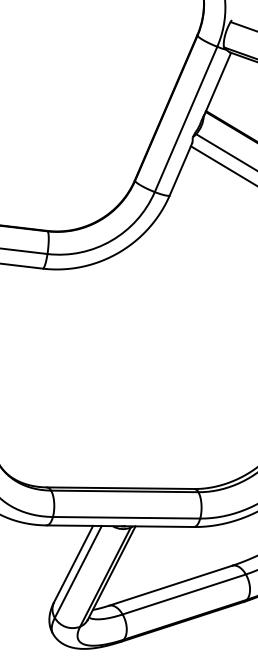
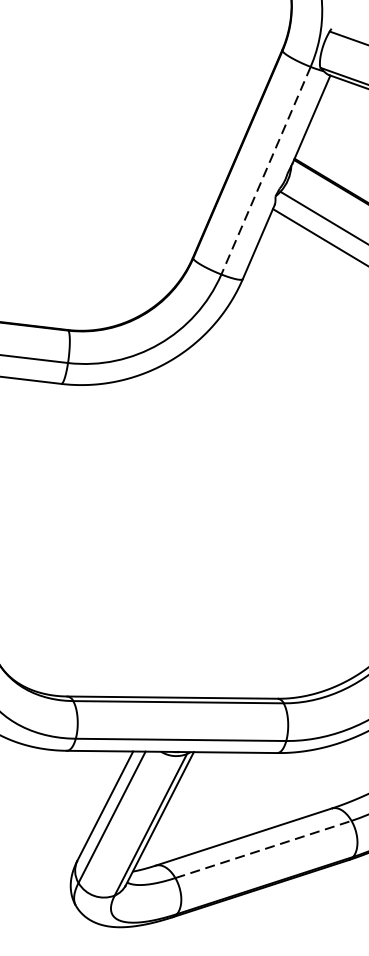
line: (185, 119) -> (265, 170), solid -> dashed
line: (184, 594) -> (263, 849), solid -> dashed

